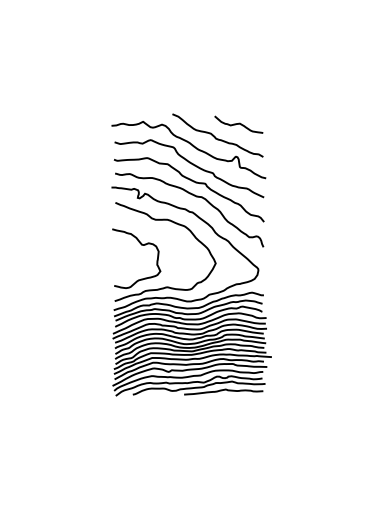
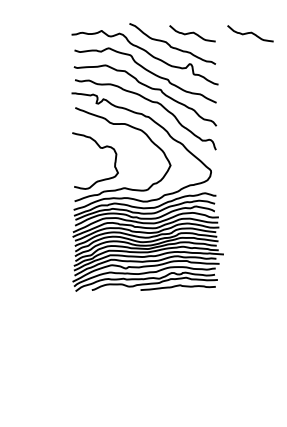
curve: (299, 124) -> (250, 33), added

